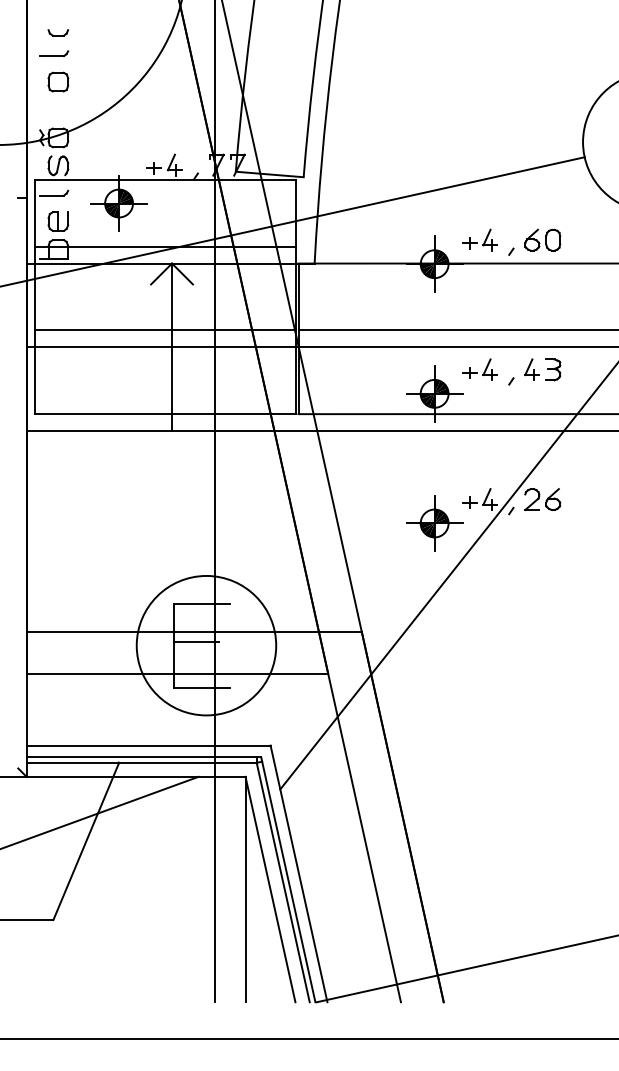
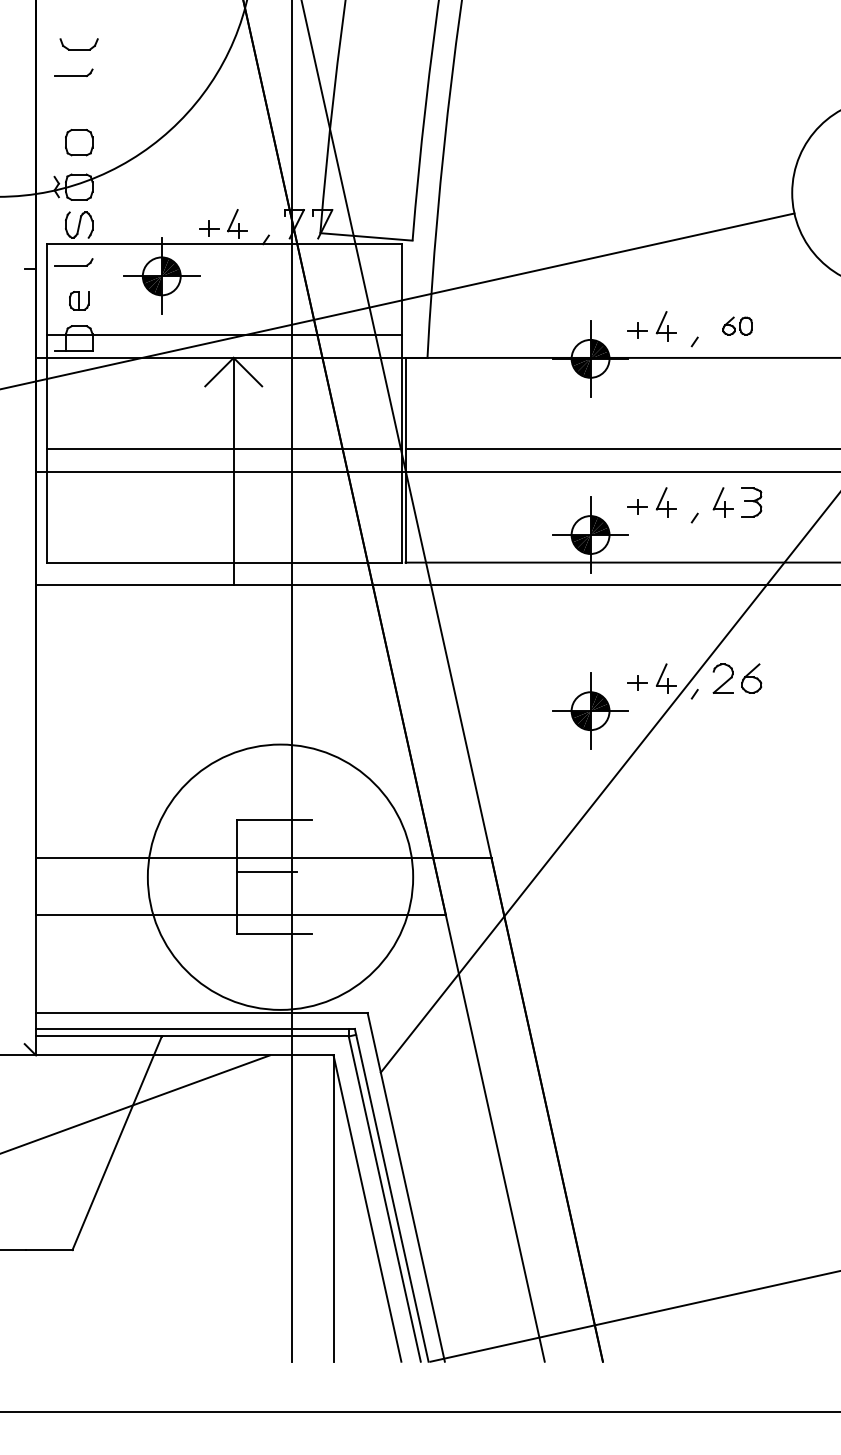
part: (58, 32) -> (79, 43), size x1.4
part: (58, 81) -> (79, 141), moved
part: (58, 221) -> (79, 300), size x0.7
part: (542, 239) -> (737, 325), size x0.6
circle: (206, 645) -> (280, 876), size x1.4

